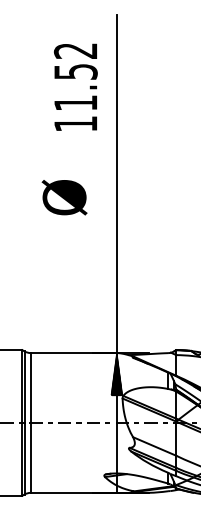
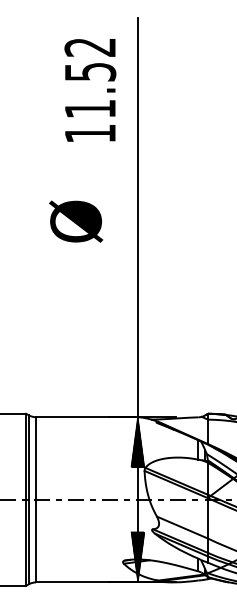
text: (75, 87) -> (90, 90), moved
text: (64, 197) -> (76, 221), moved
hatch: (116, 471) -> (137, 557), added

